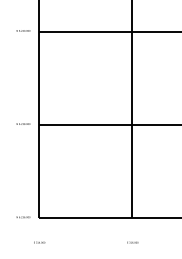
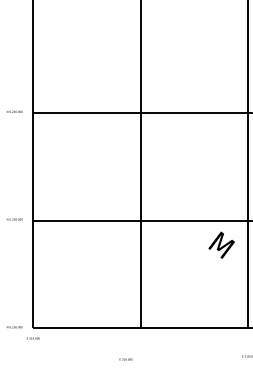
text: (38, 242) -> (32, 338), moved
text: (132, 242) -> (125, 359), moved

